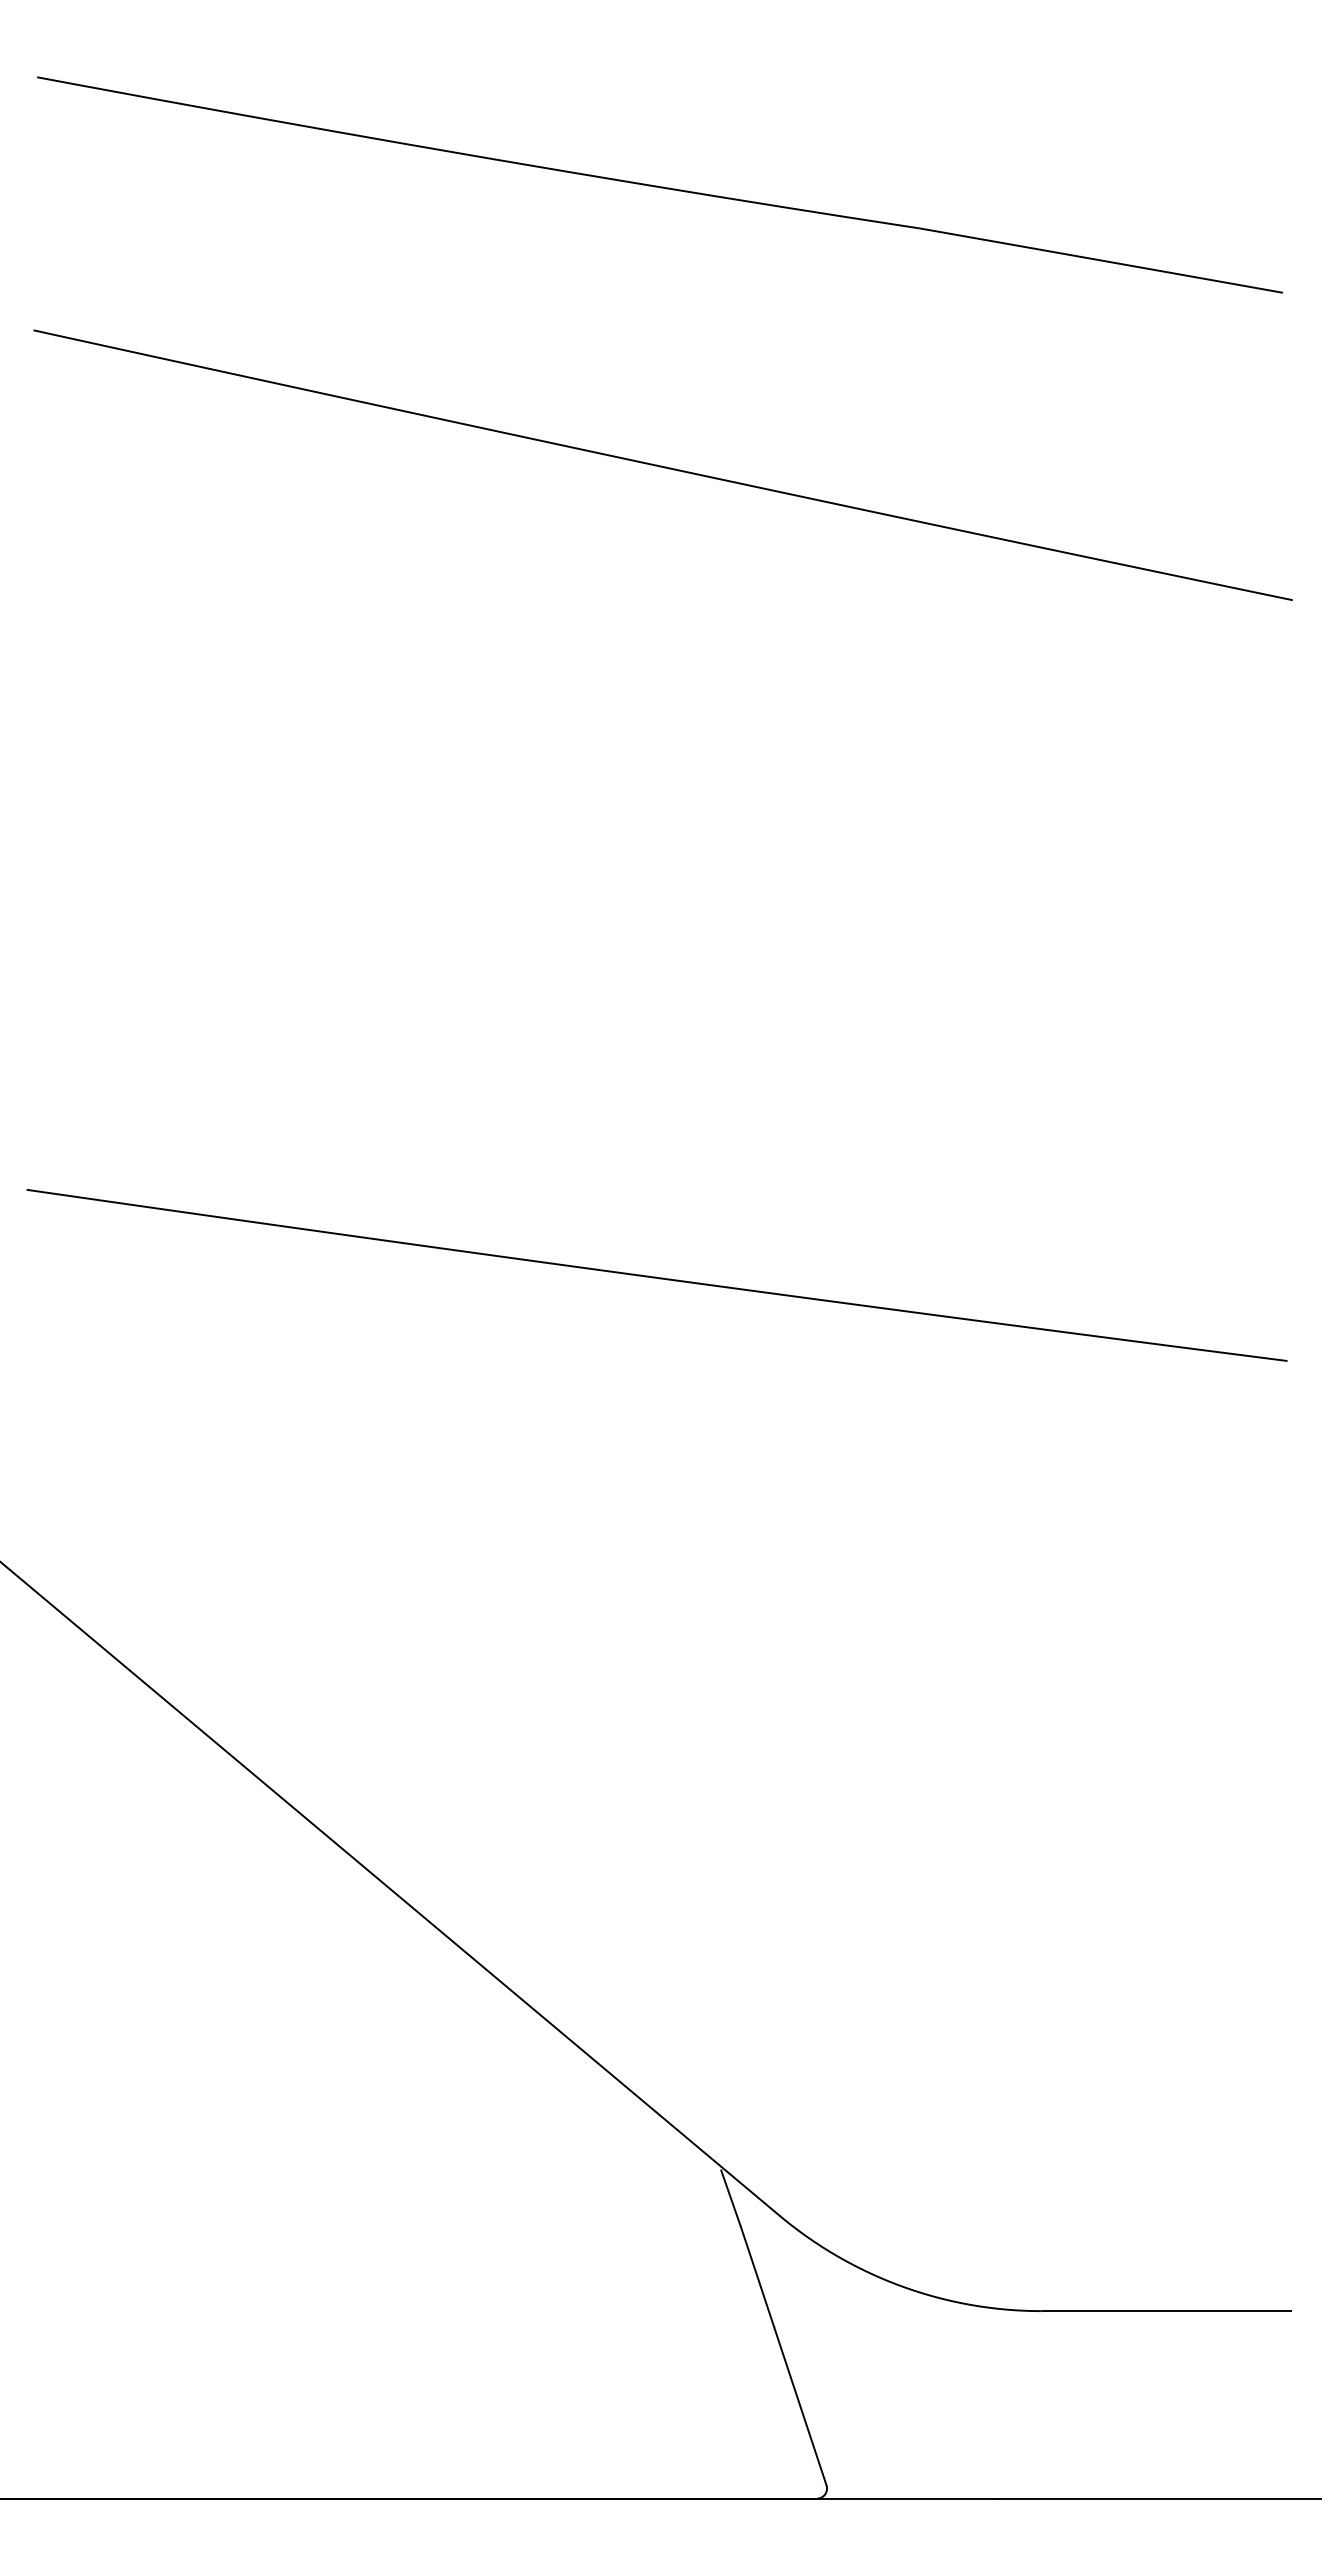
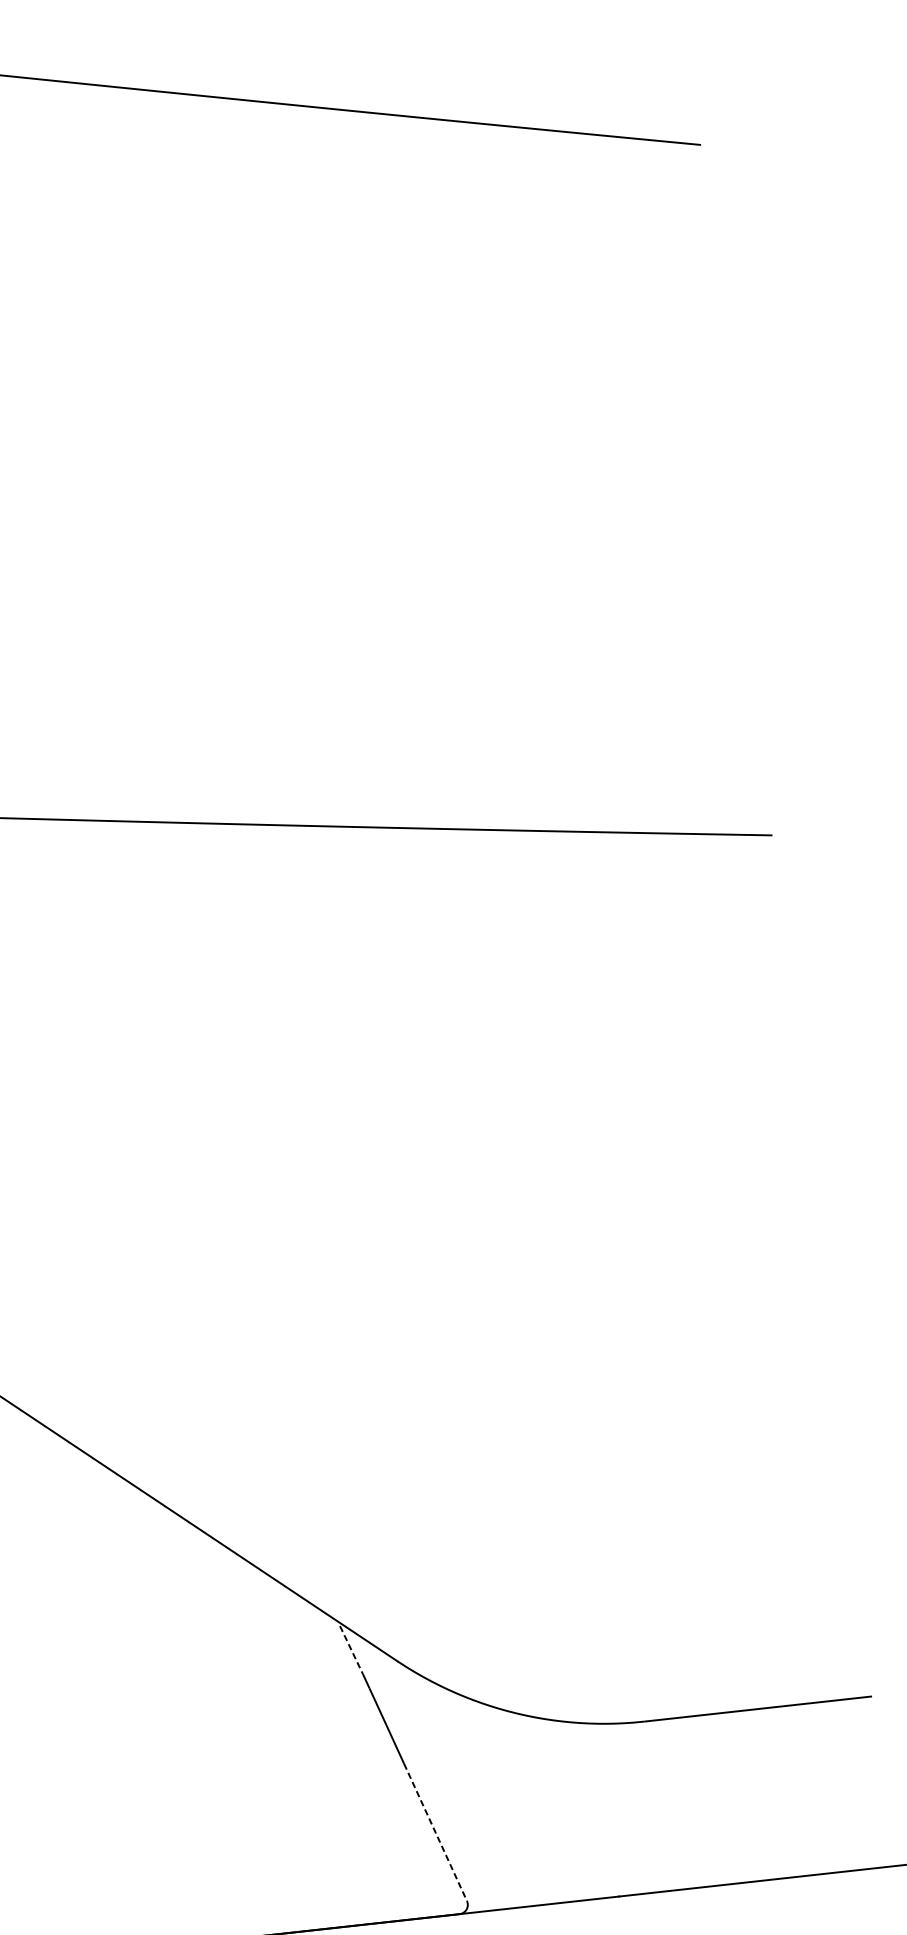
line: (731, 2198) -> (352, 1650), solid -> dashed
line: (800, 2406) -> (435, 1832), solid -> dashed

